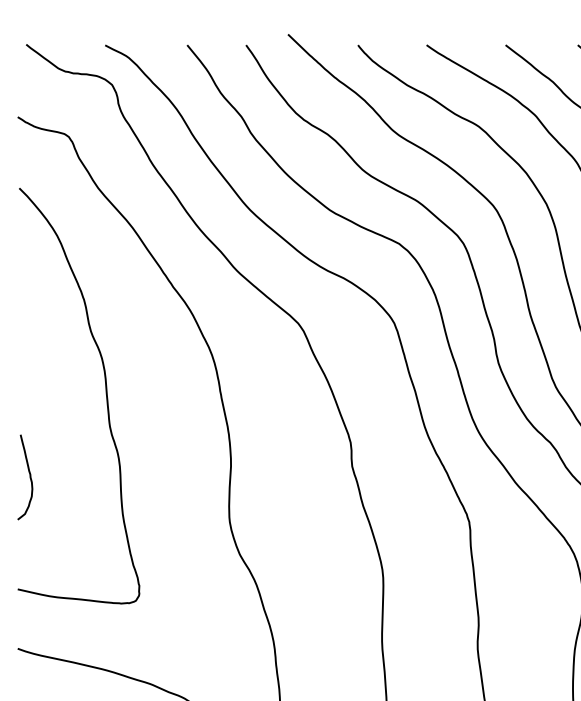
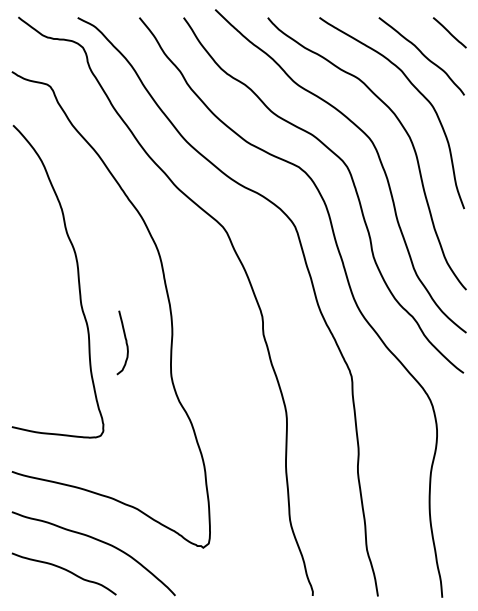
curve: (29, 476) -> (125, 342), moved

